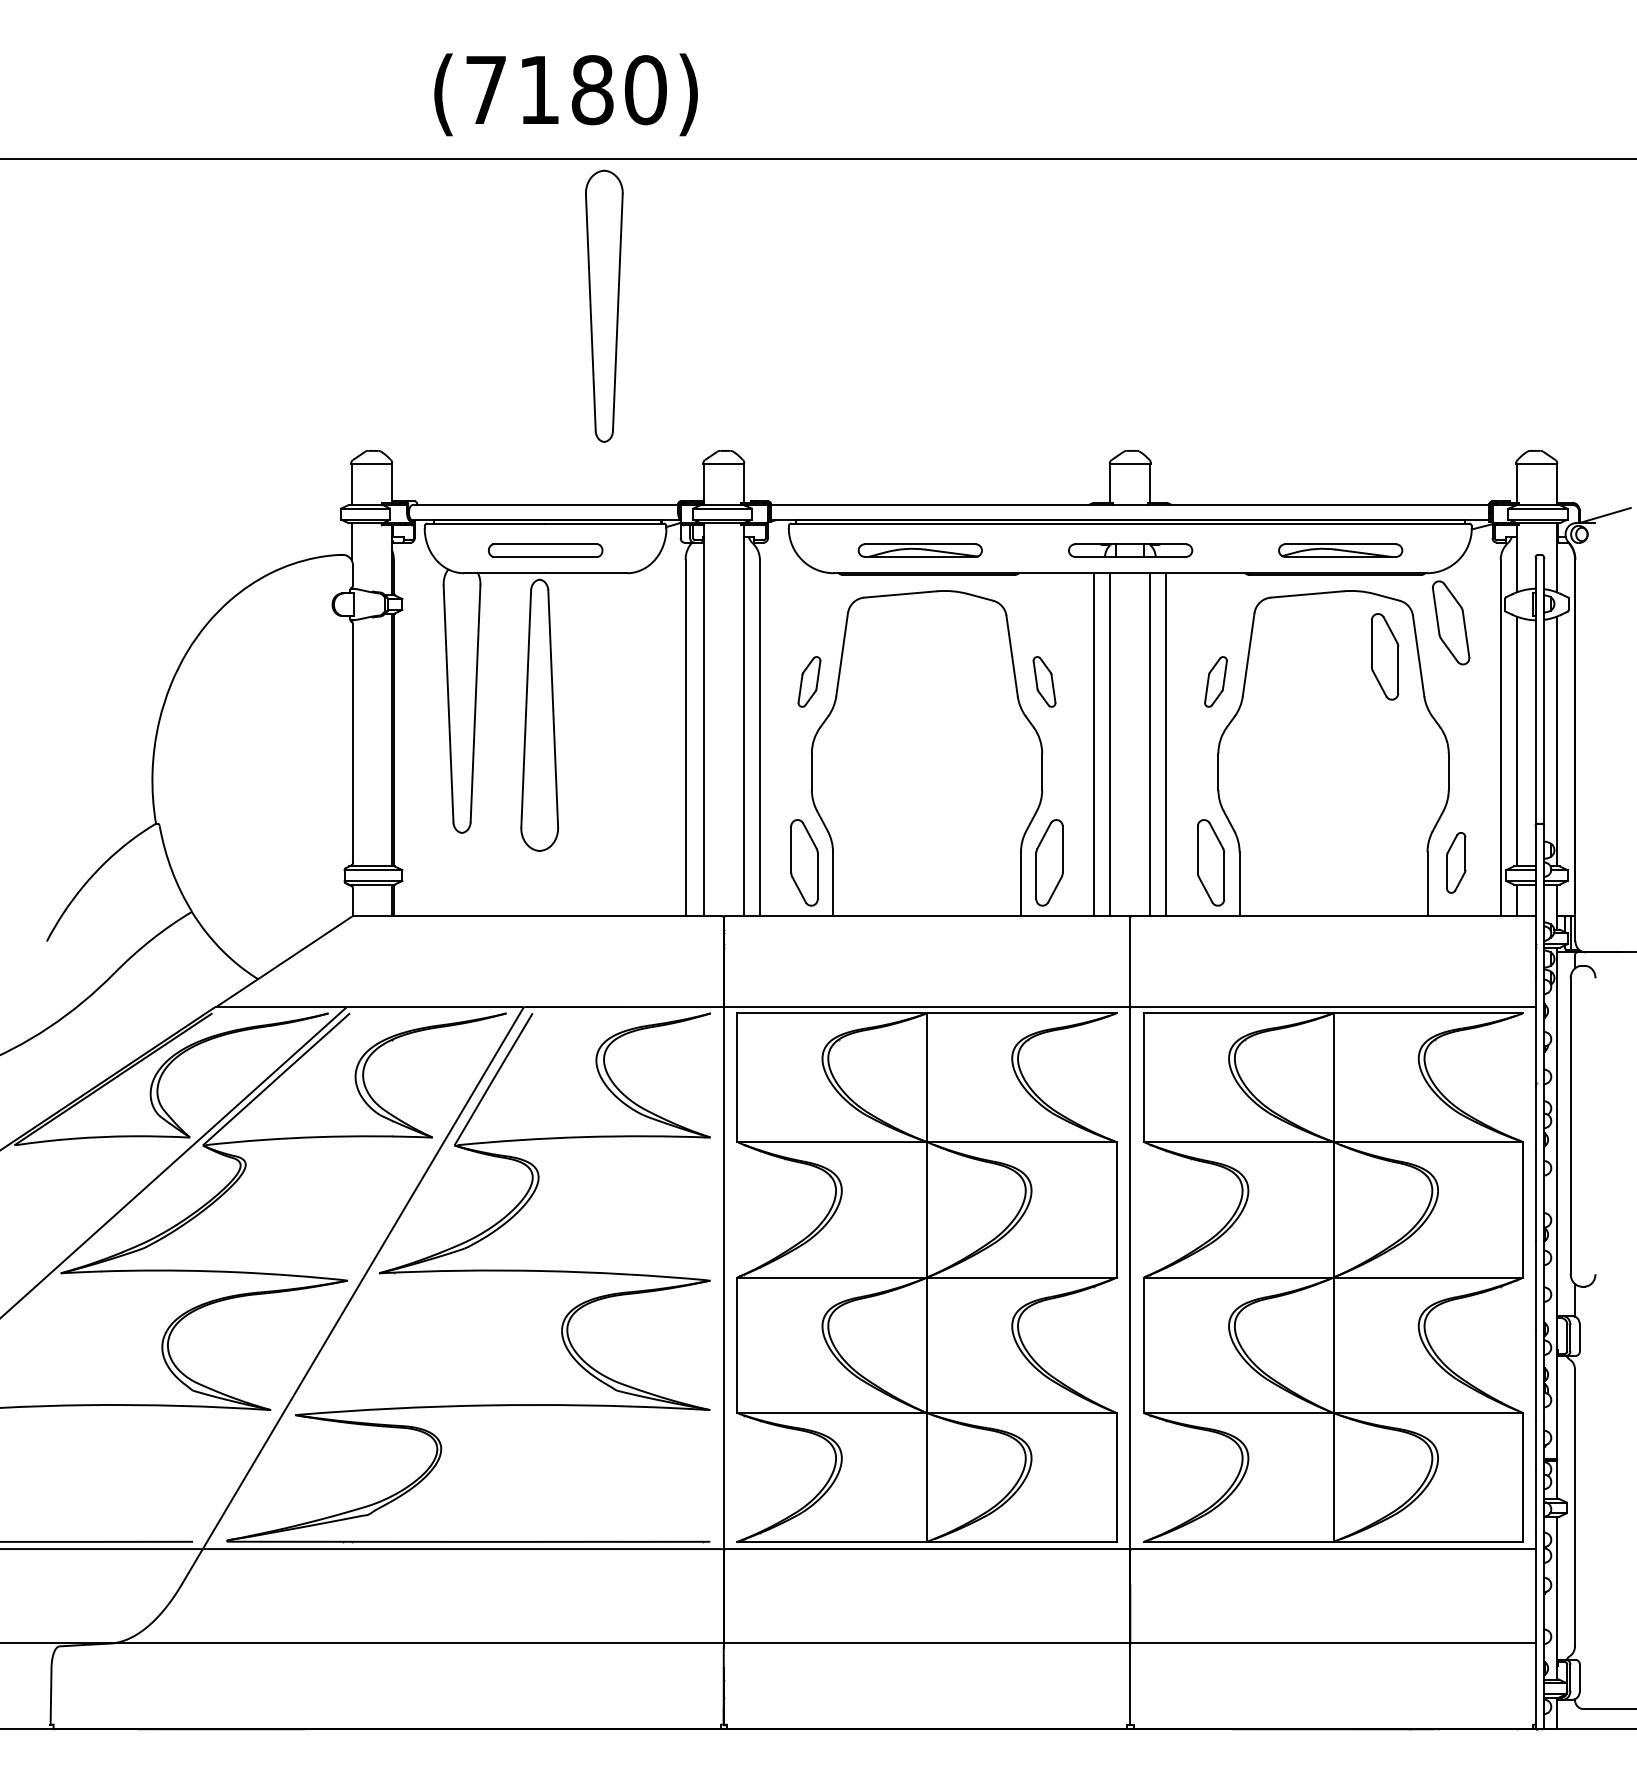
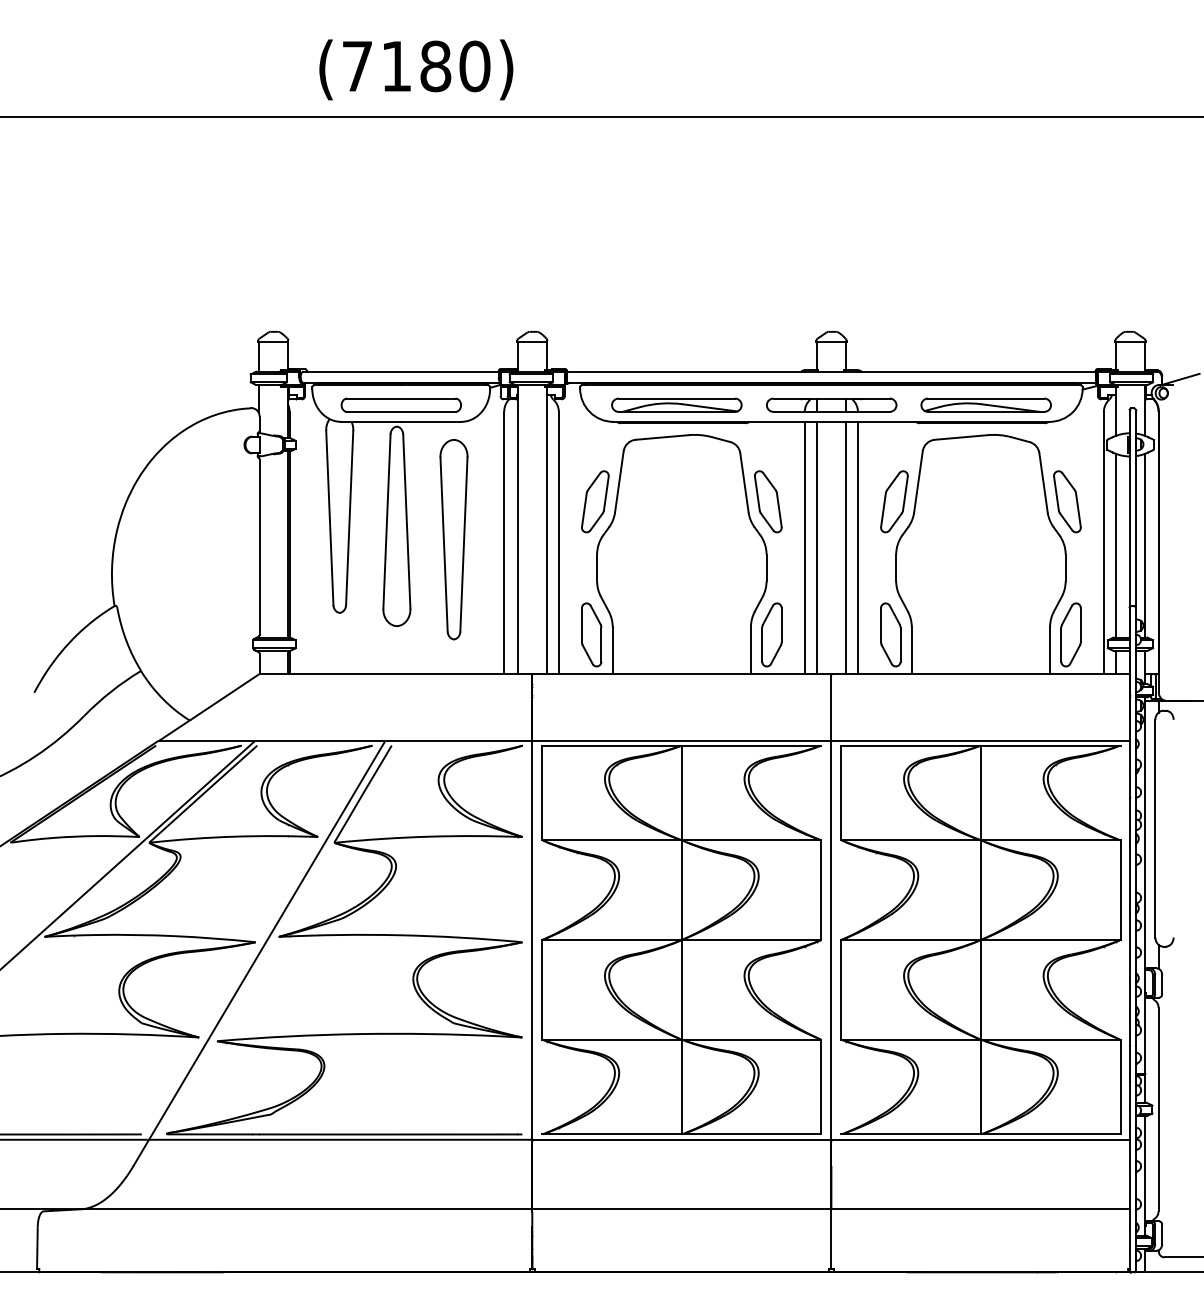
part: (604, 305) -> (454, 539), moved
part: (545, 550) -> (401, 405), size x1.43
part: (920, 550) -> (677, 405), size x1.43
part: (1130, 550) -> (831, 405), size x1.43
part: (1340, 550) -> (986, 405), size x1.43
part: (1451, 622) -> (1067, 501), moved
part: (1385, 656) -> (1019, 483), removed
part: (809, 681) -> (595, 501), size x1.67
part: (1044, 681) -> (768, 501), size x1.67
part: (1215, 681) -> (894, 501), size x1.67
part: (1456, 862) -> (1071, 634), size x1.43

